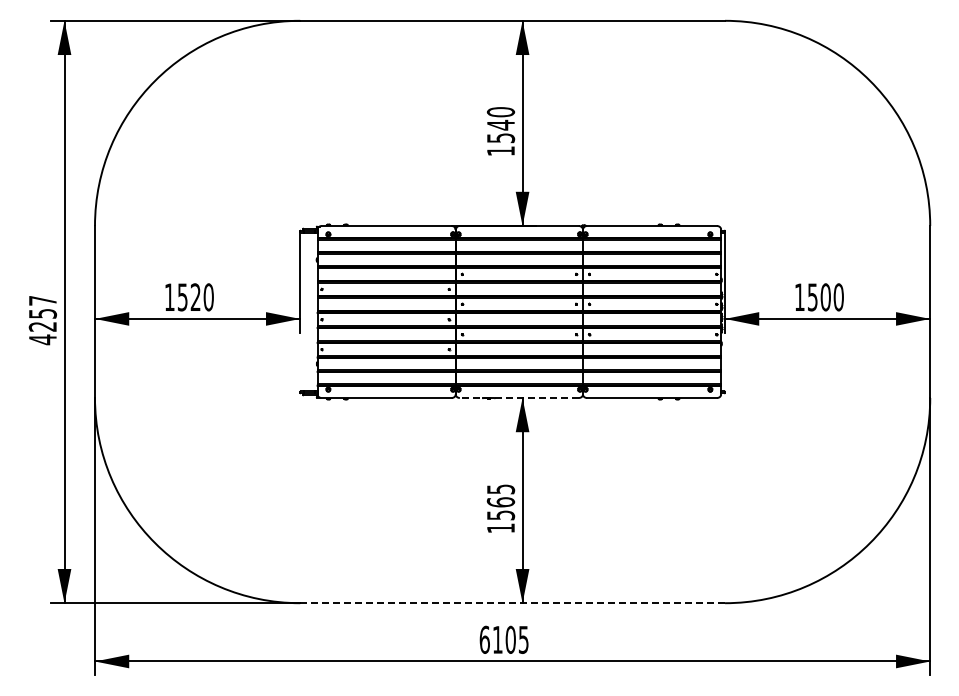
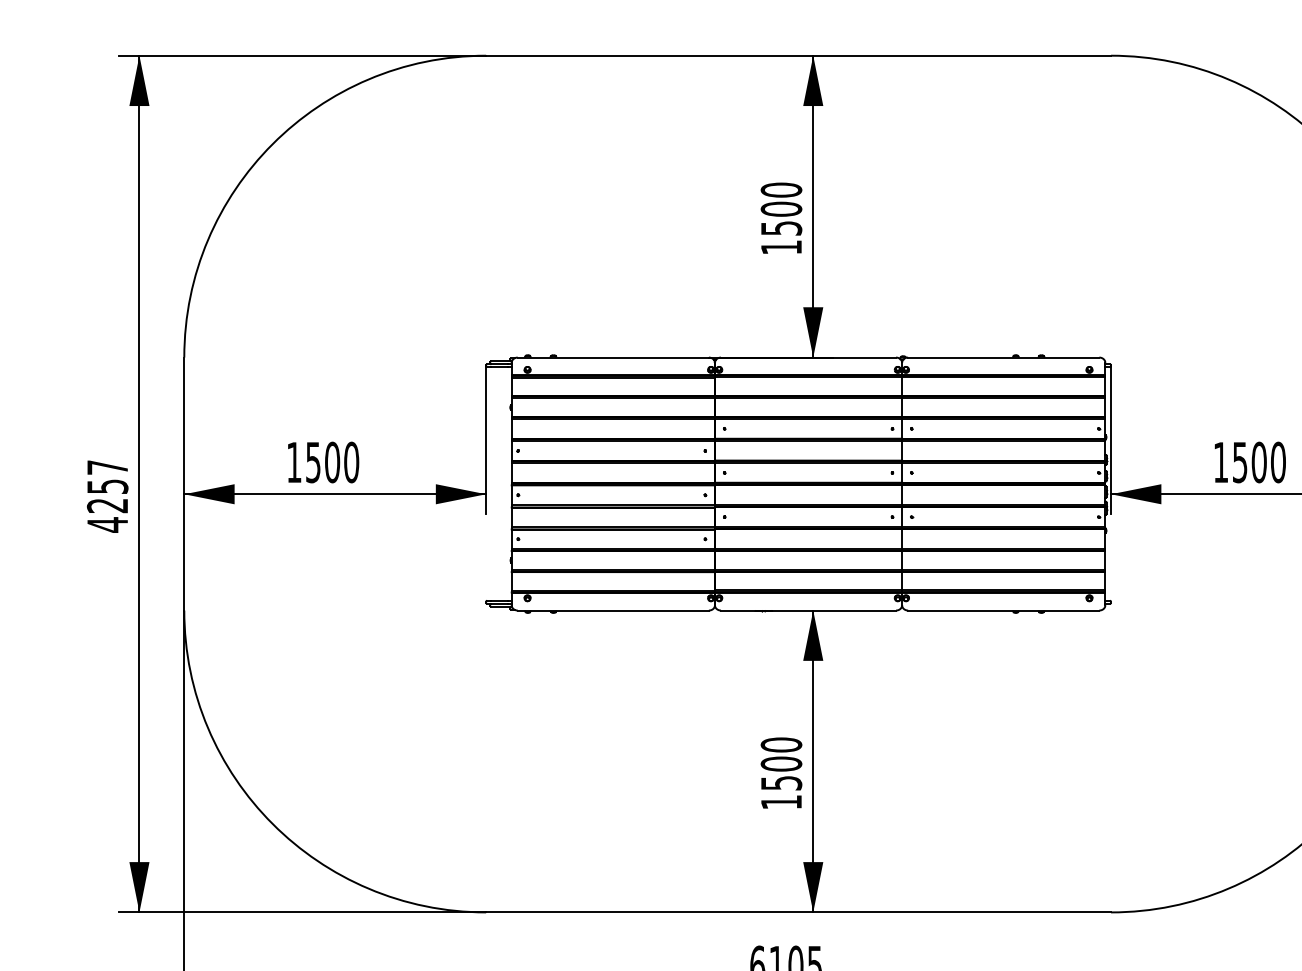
text: (500, 124) -> (780, 208), 1540 -> 1500
text: (195, 297) -> (332, 462), 1520 -> 1500
line: (519, 398) -> (808, 611), dashed -> solid
text: (500, 495) -> (780, 753), 1565 -> 1500
line: (513, 603) -> (799, 912), dashed -> solid

